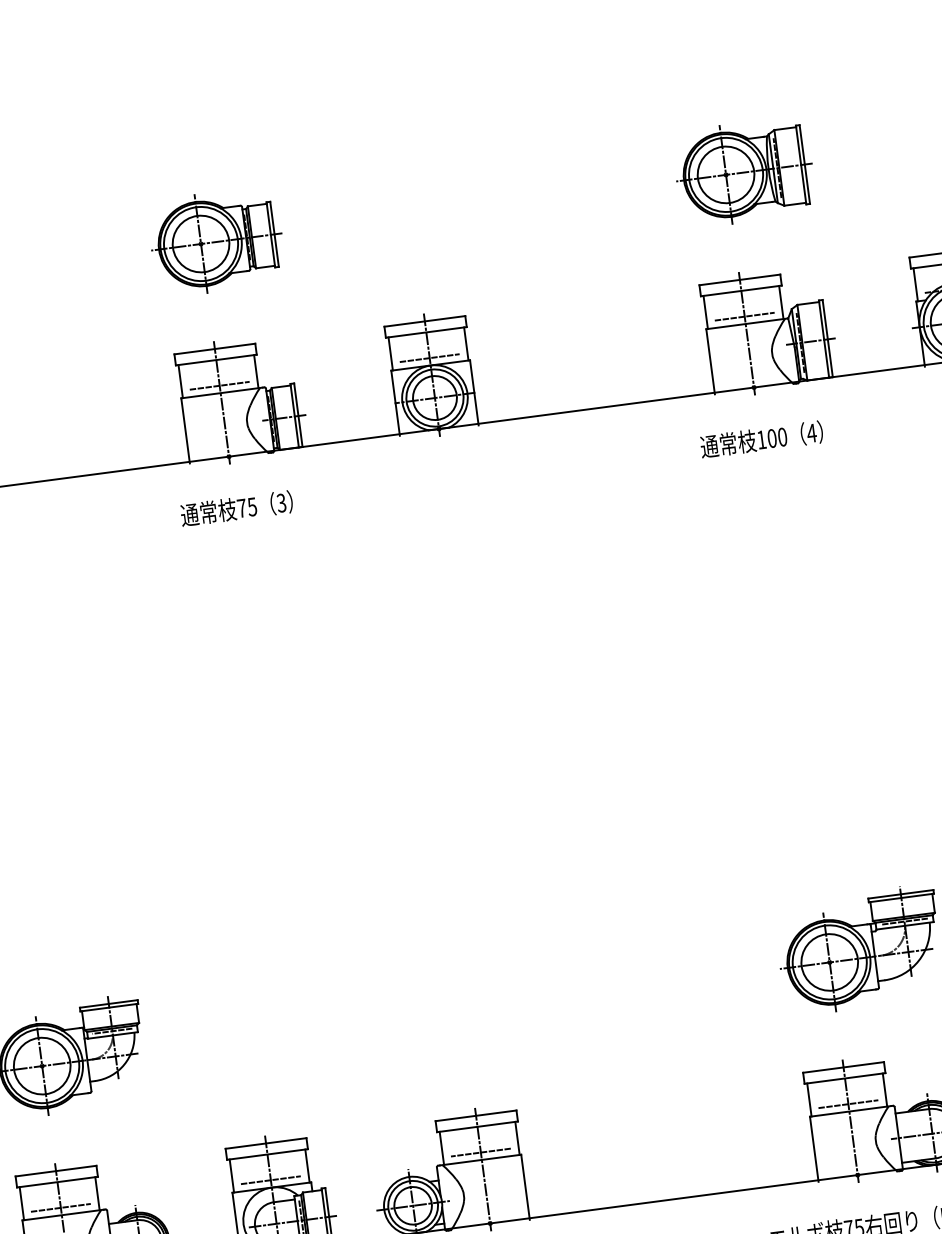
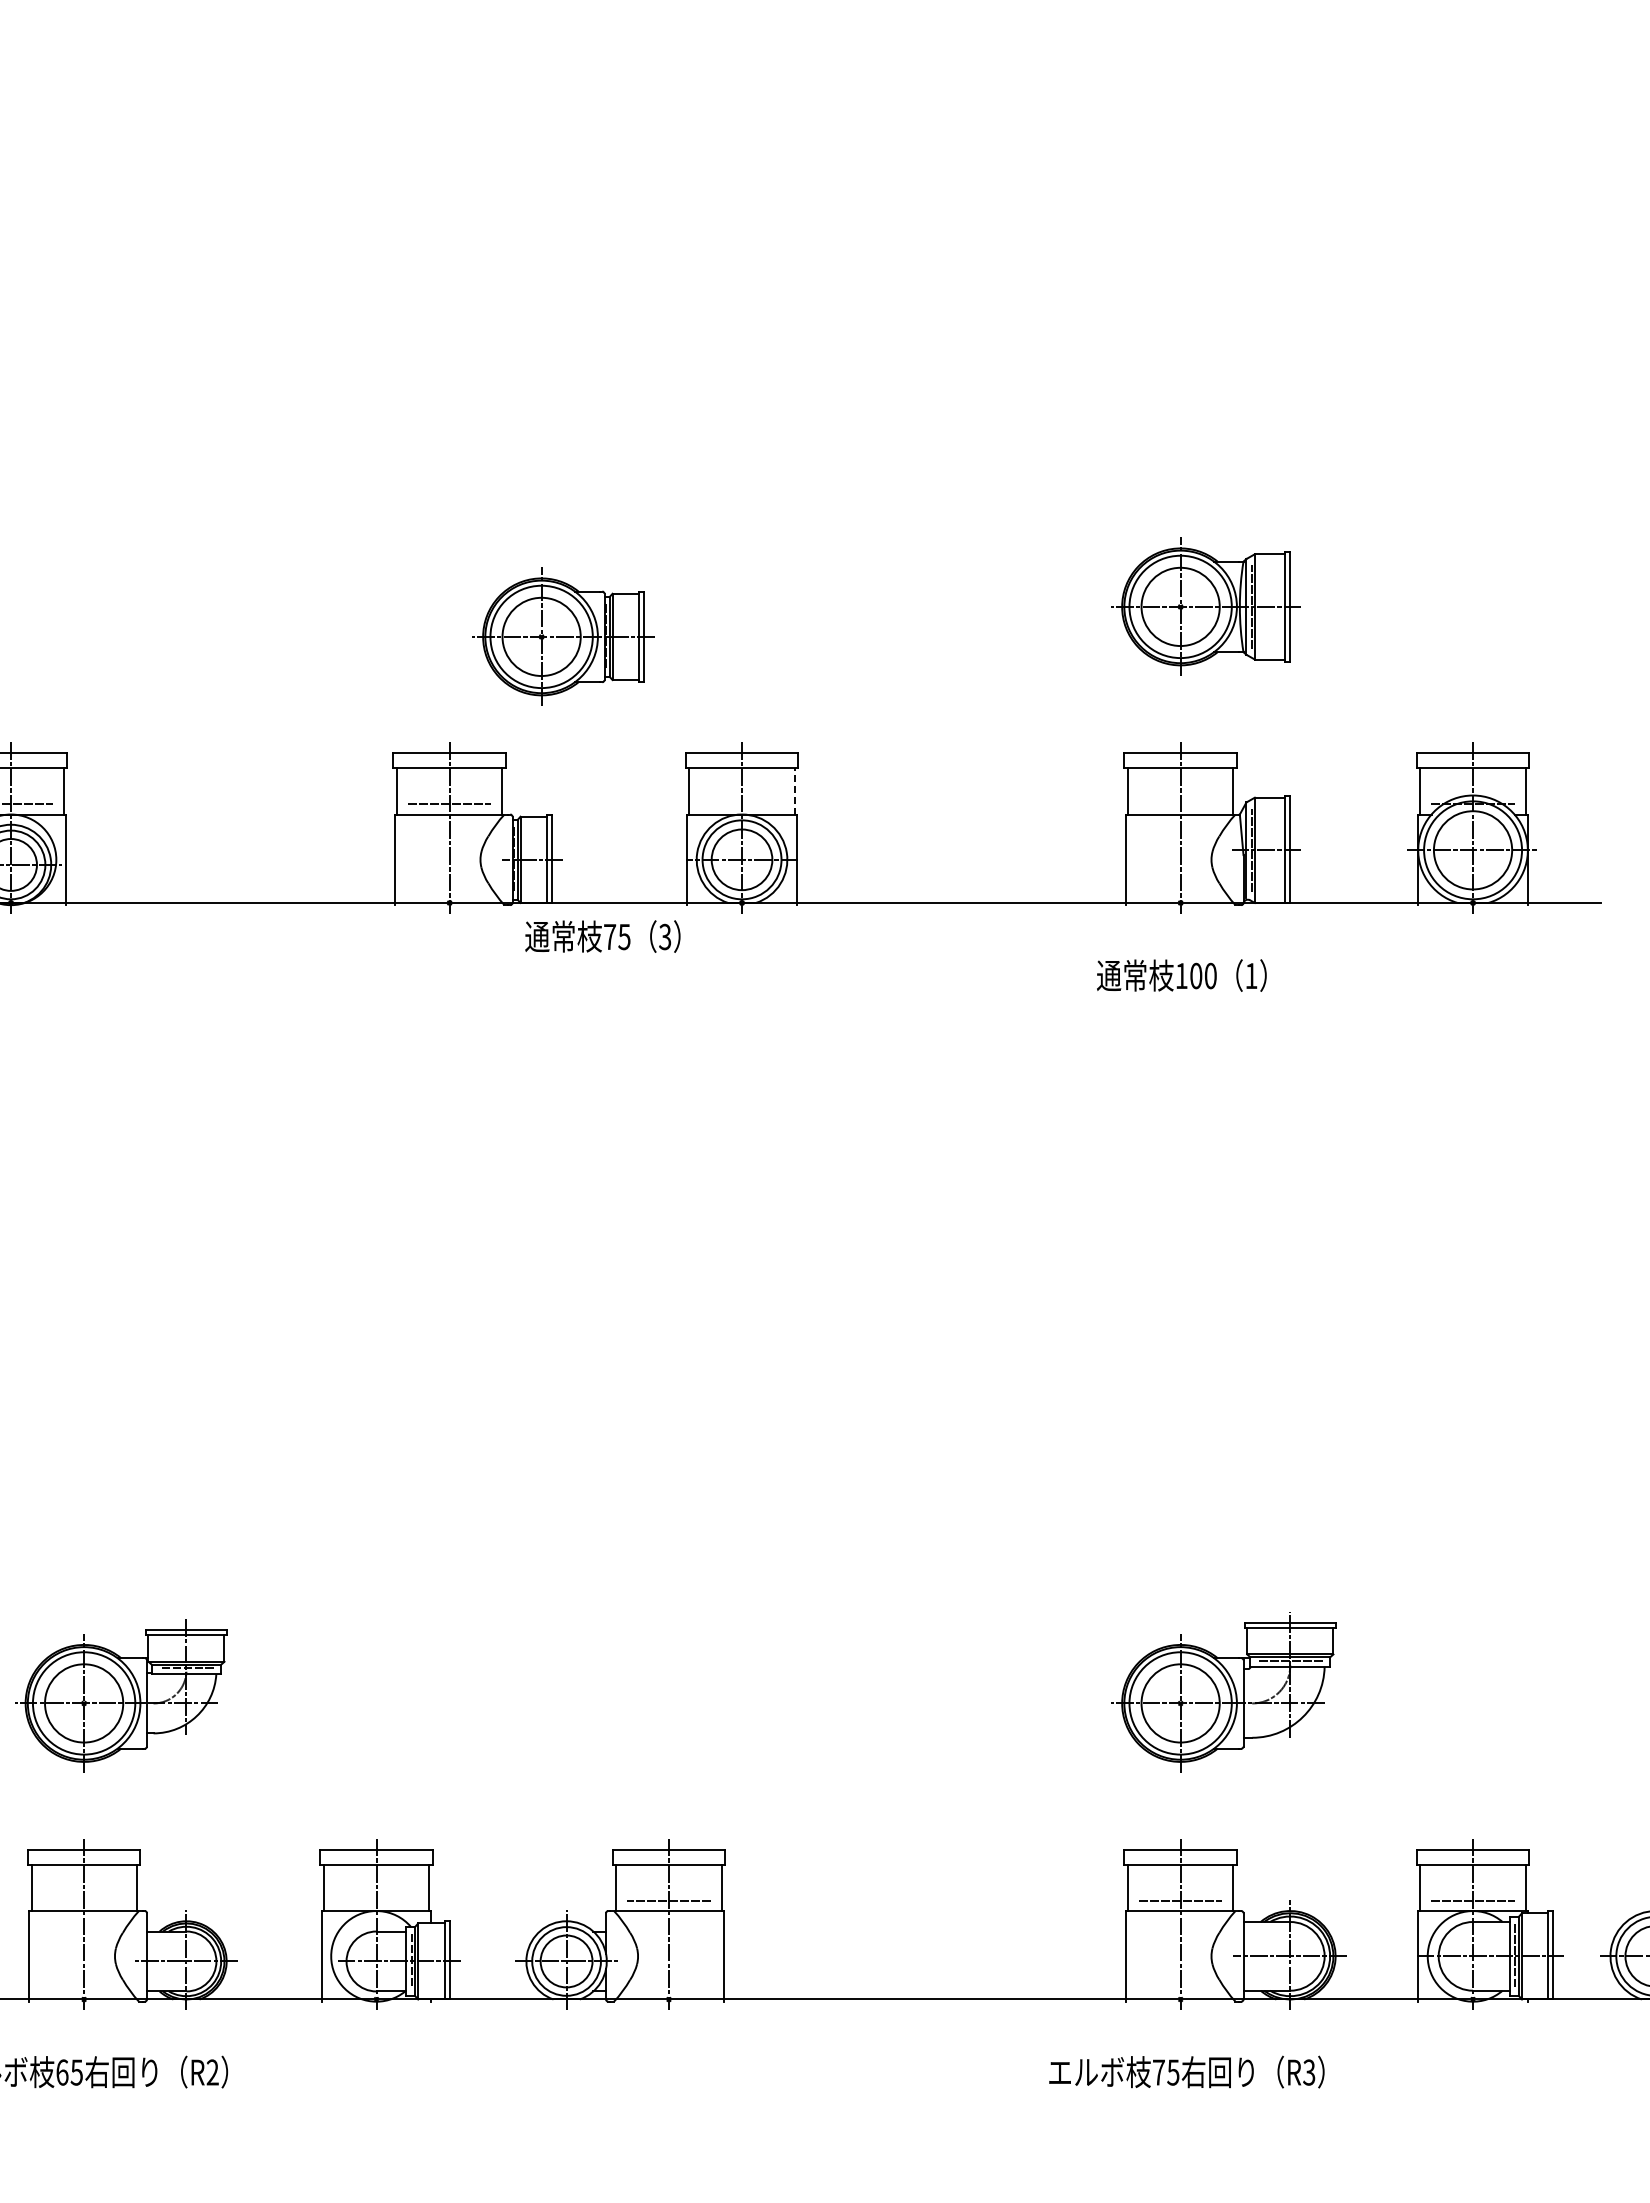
part: (216, 241) -> (563, 636), moved
line: (744, 316) -> (1180, 804), removed
line: (466, 344) -> (794, 791), solid -> dashed
line: (429, 358) -> (741, 804), removed
text: (811, 433) -> (1250, 975), 4 -> 1
text: (236, 508) -> (602, 936), moved
line: (270, 1180) -> (376, 1900), removed
line: (60, 1207) -> (83, 1900), removed

